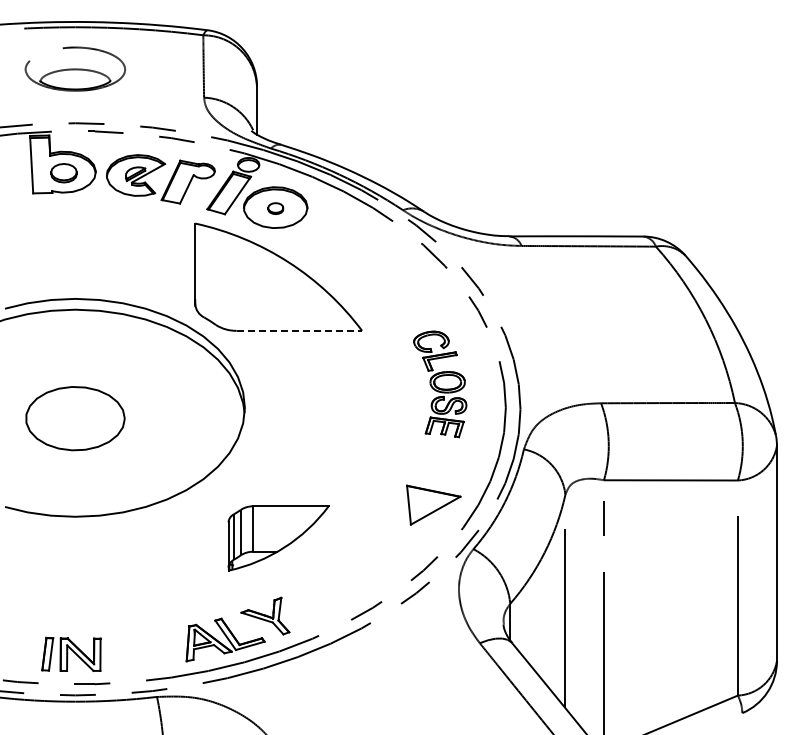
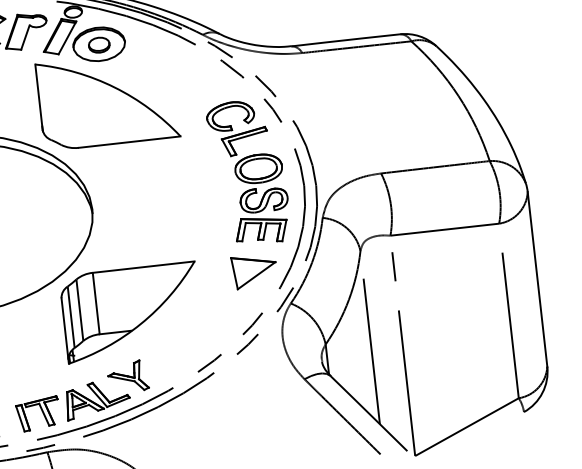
part: (275, 208) -> (99, 45), size x1.67
line: (299, 330) -> (129, 141), dashed -> solid
part: (439, 384) -> (248, 172), size x1.67
part: (278, 538) -> (131, 312), size x1.67
part: (150, 649) -> (37, 414), added

